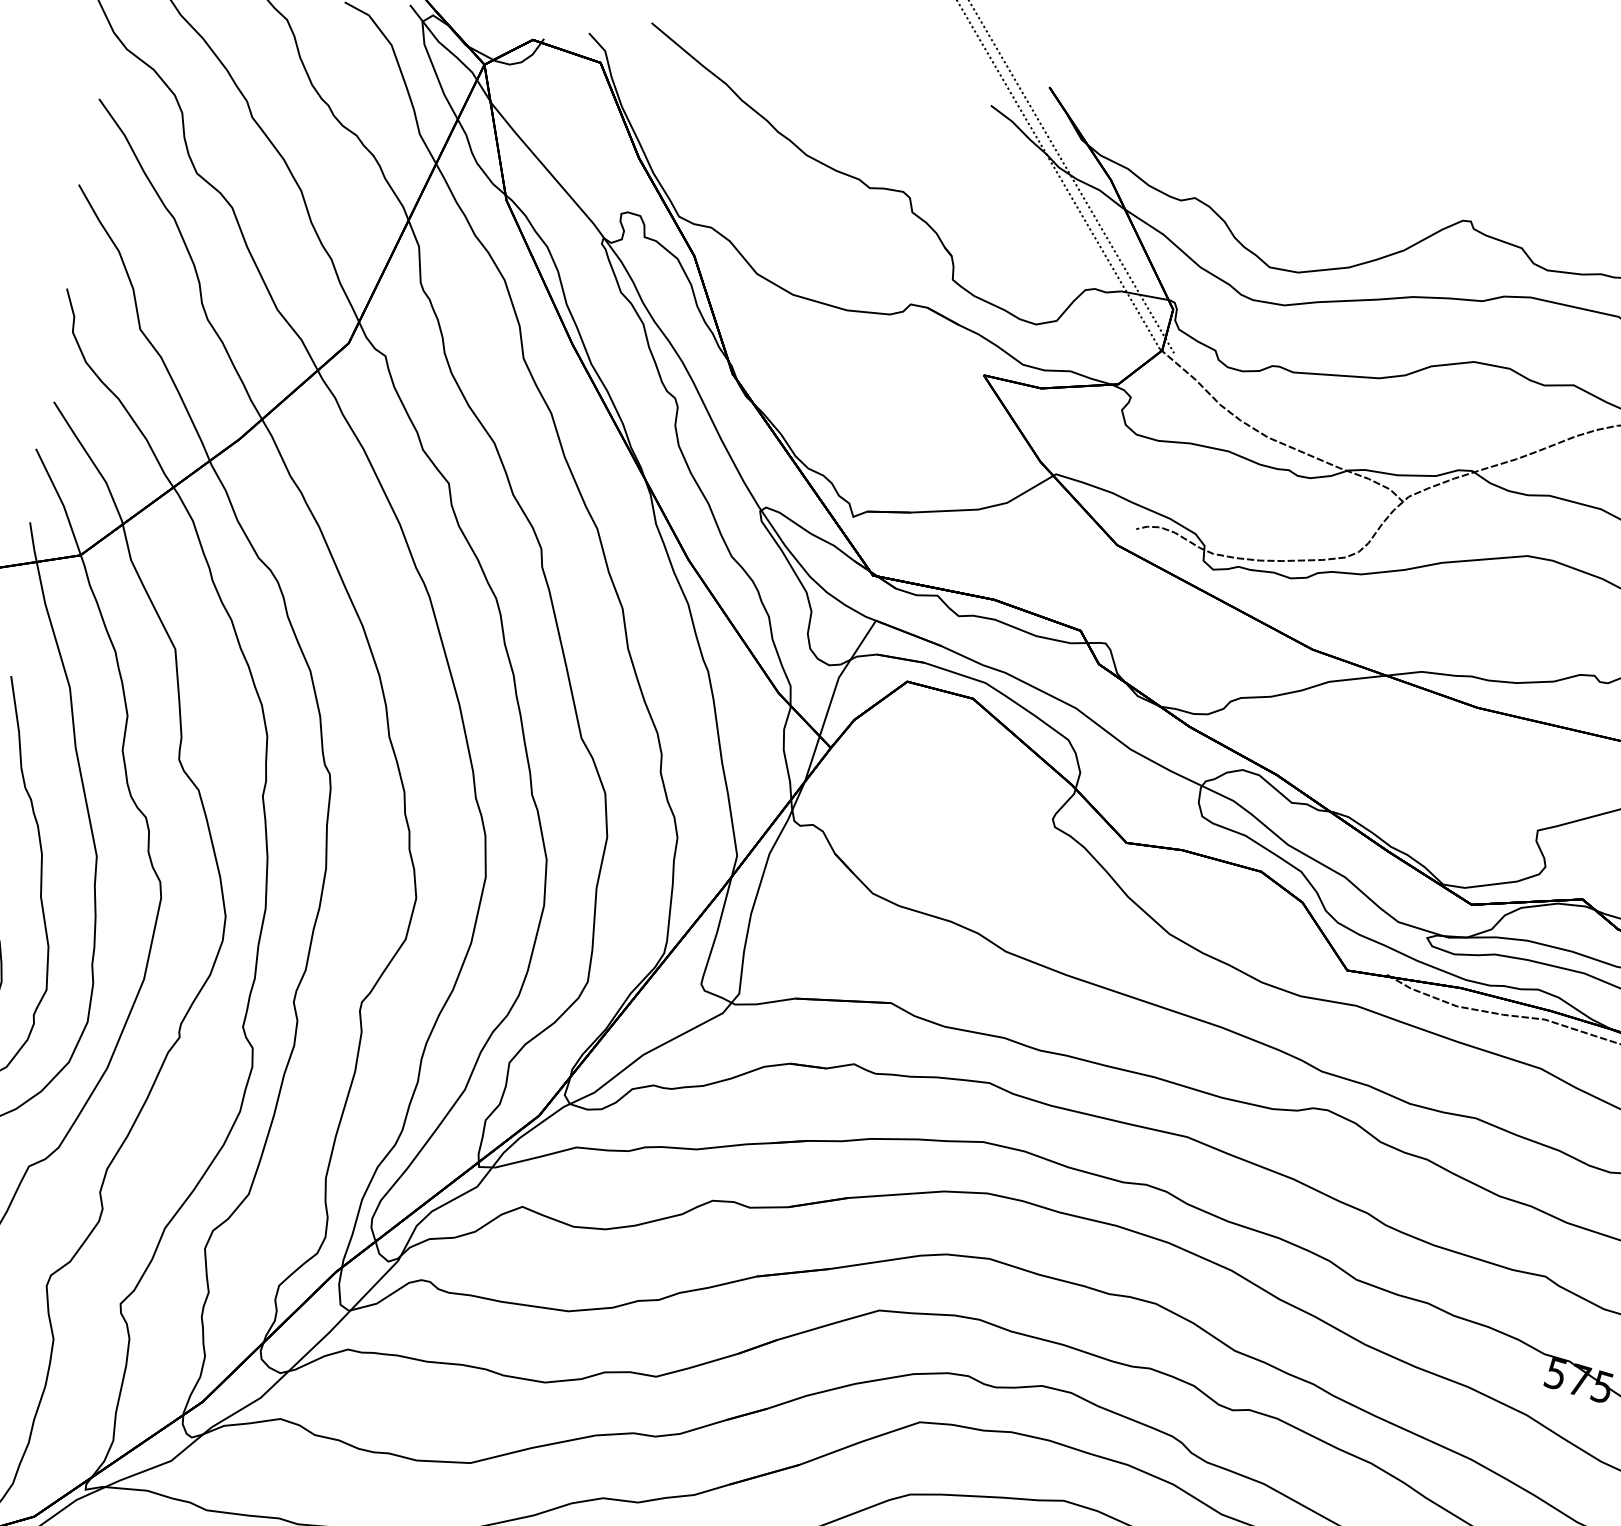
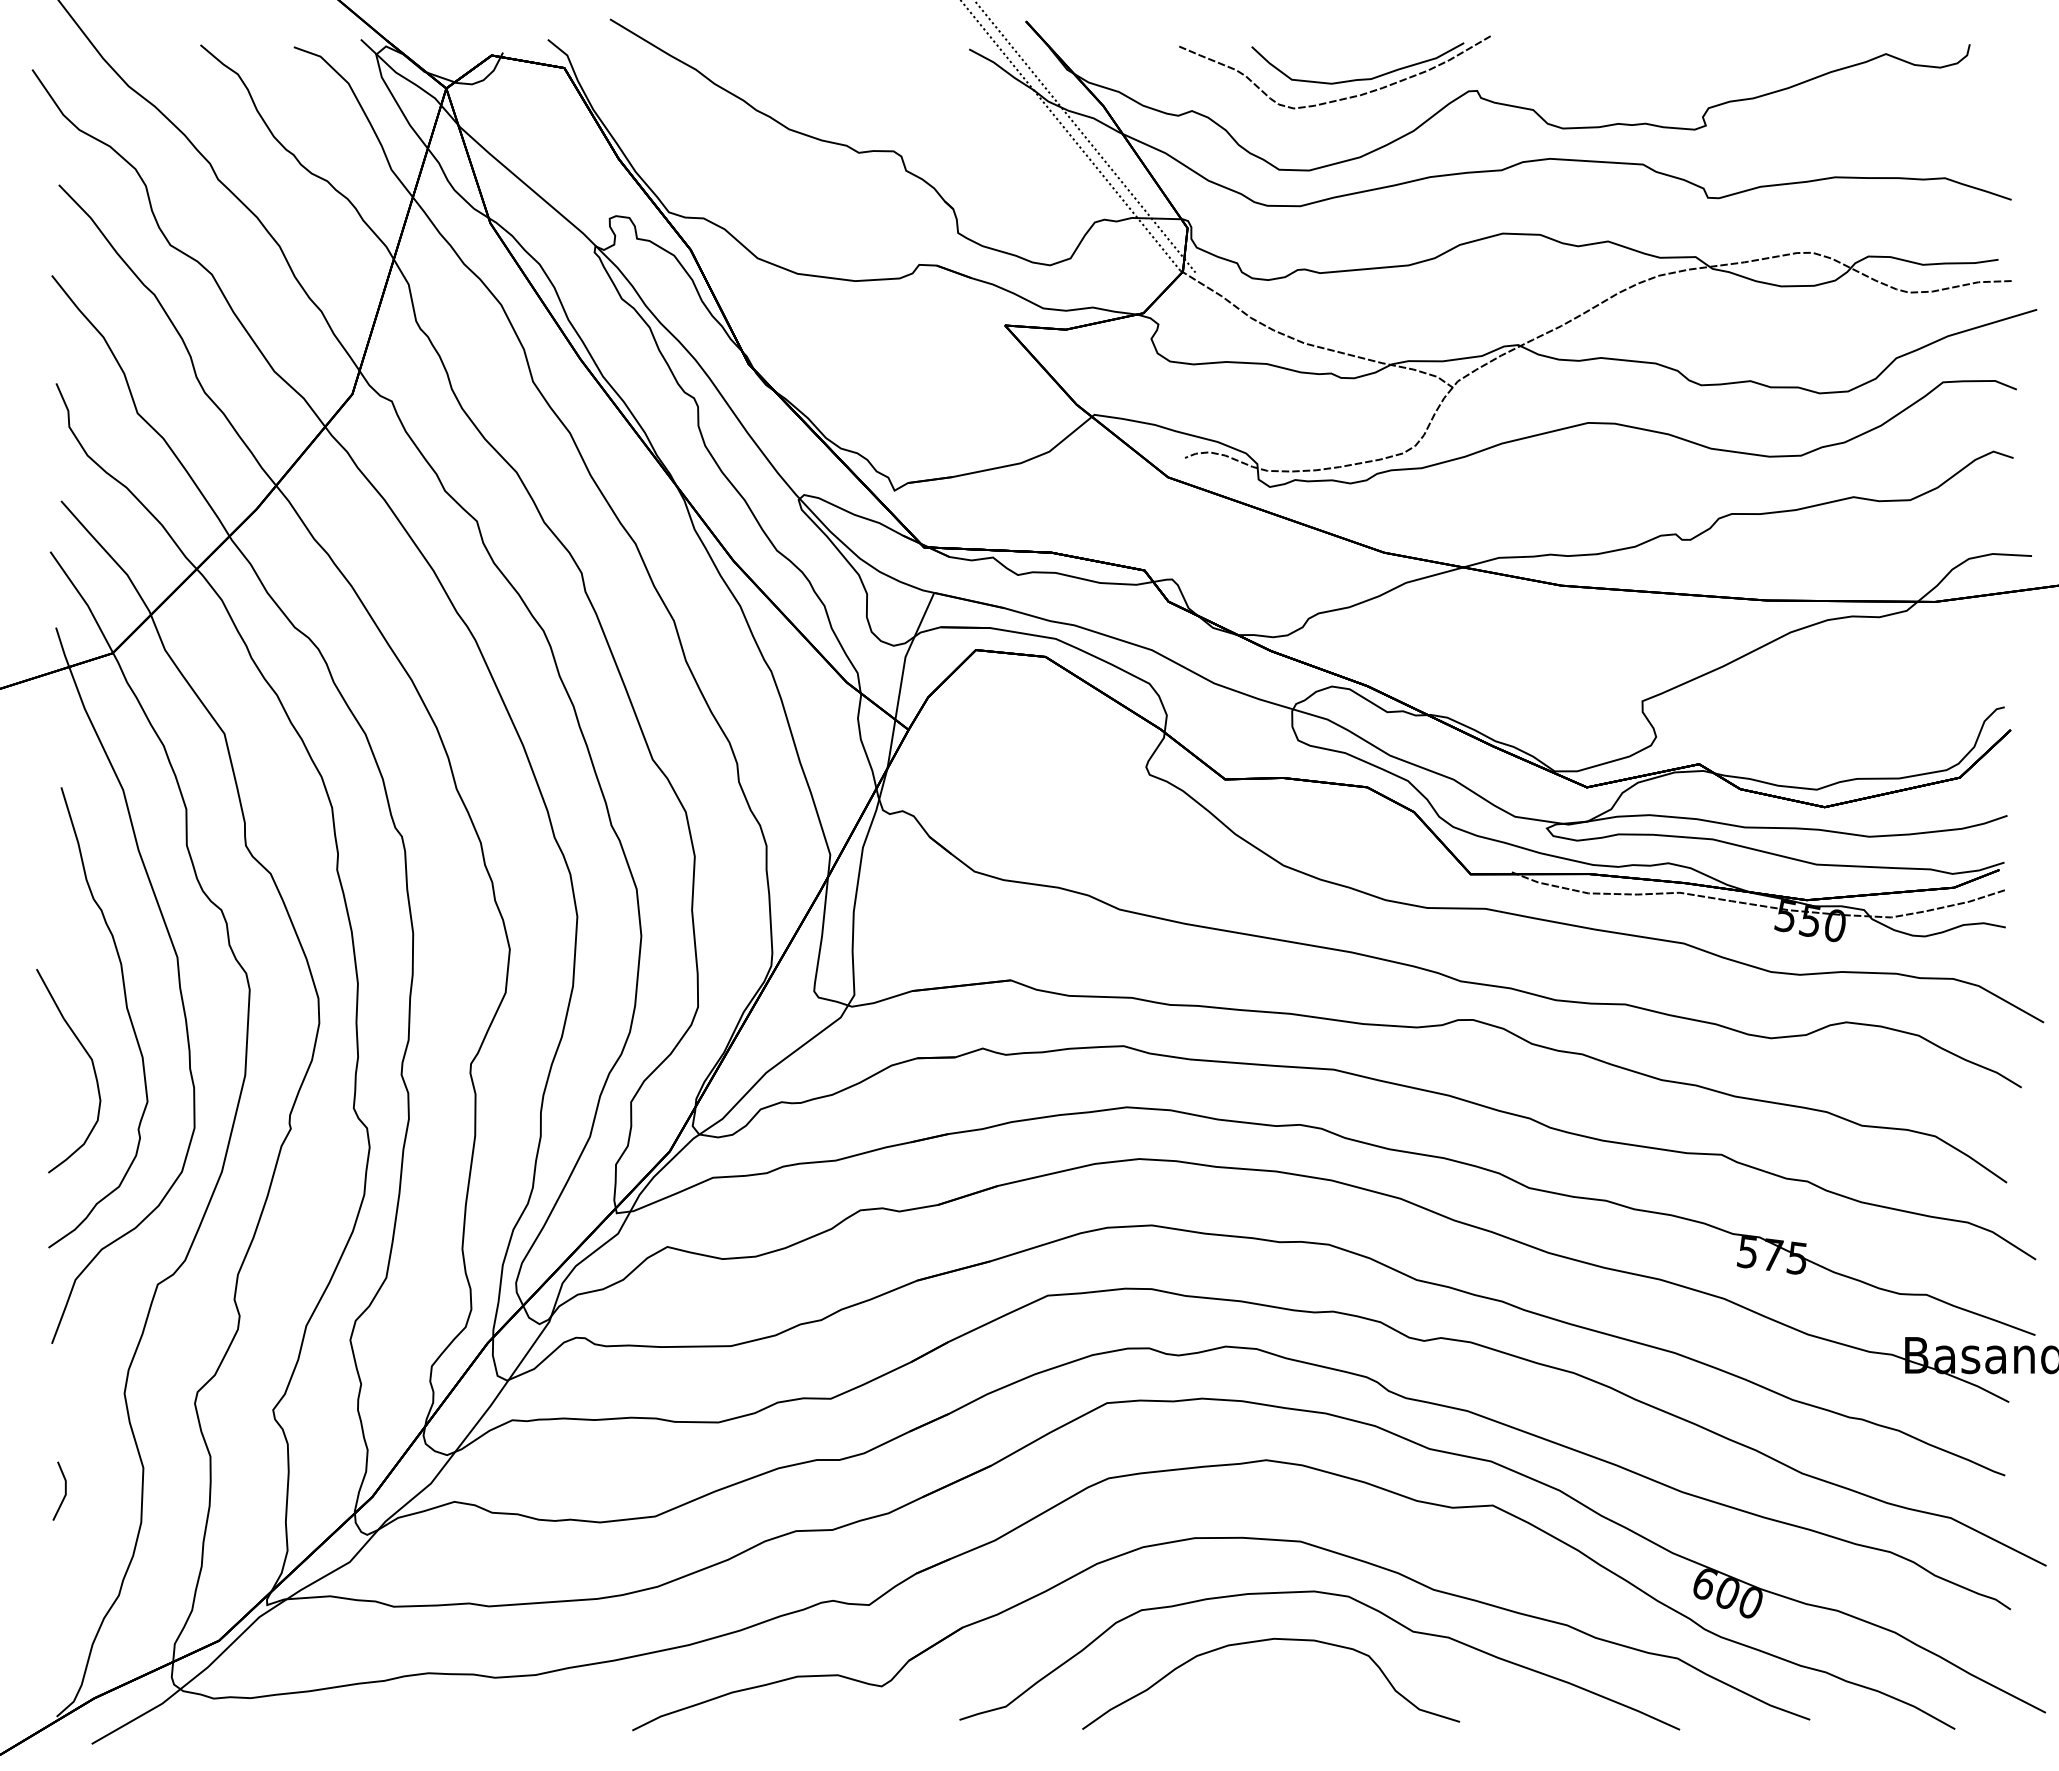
part: (1339, 191) -> (1338, 81), added

